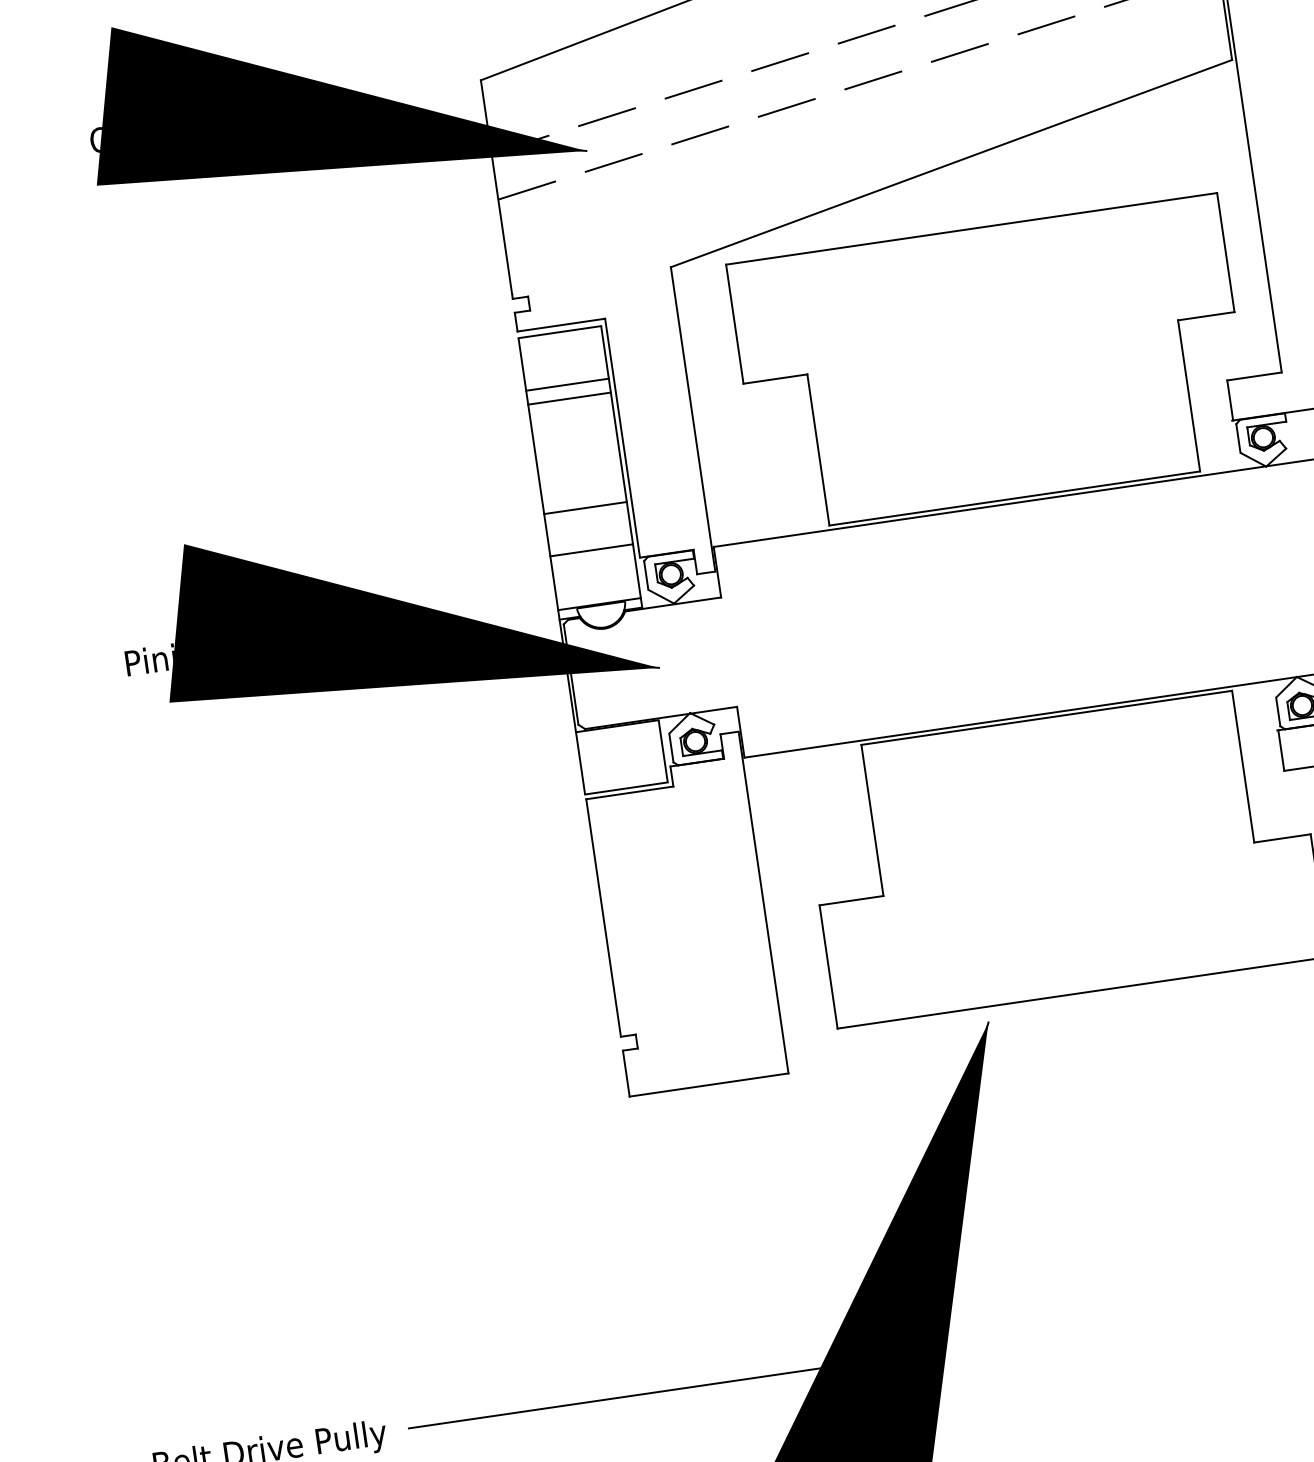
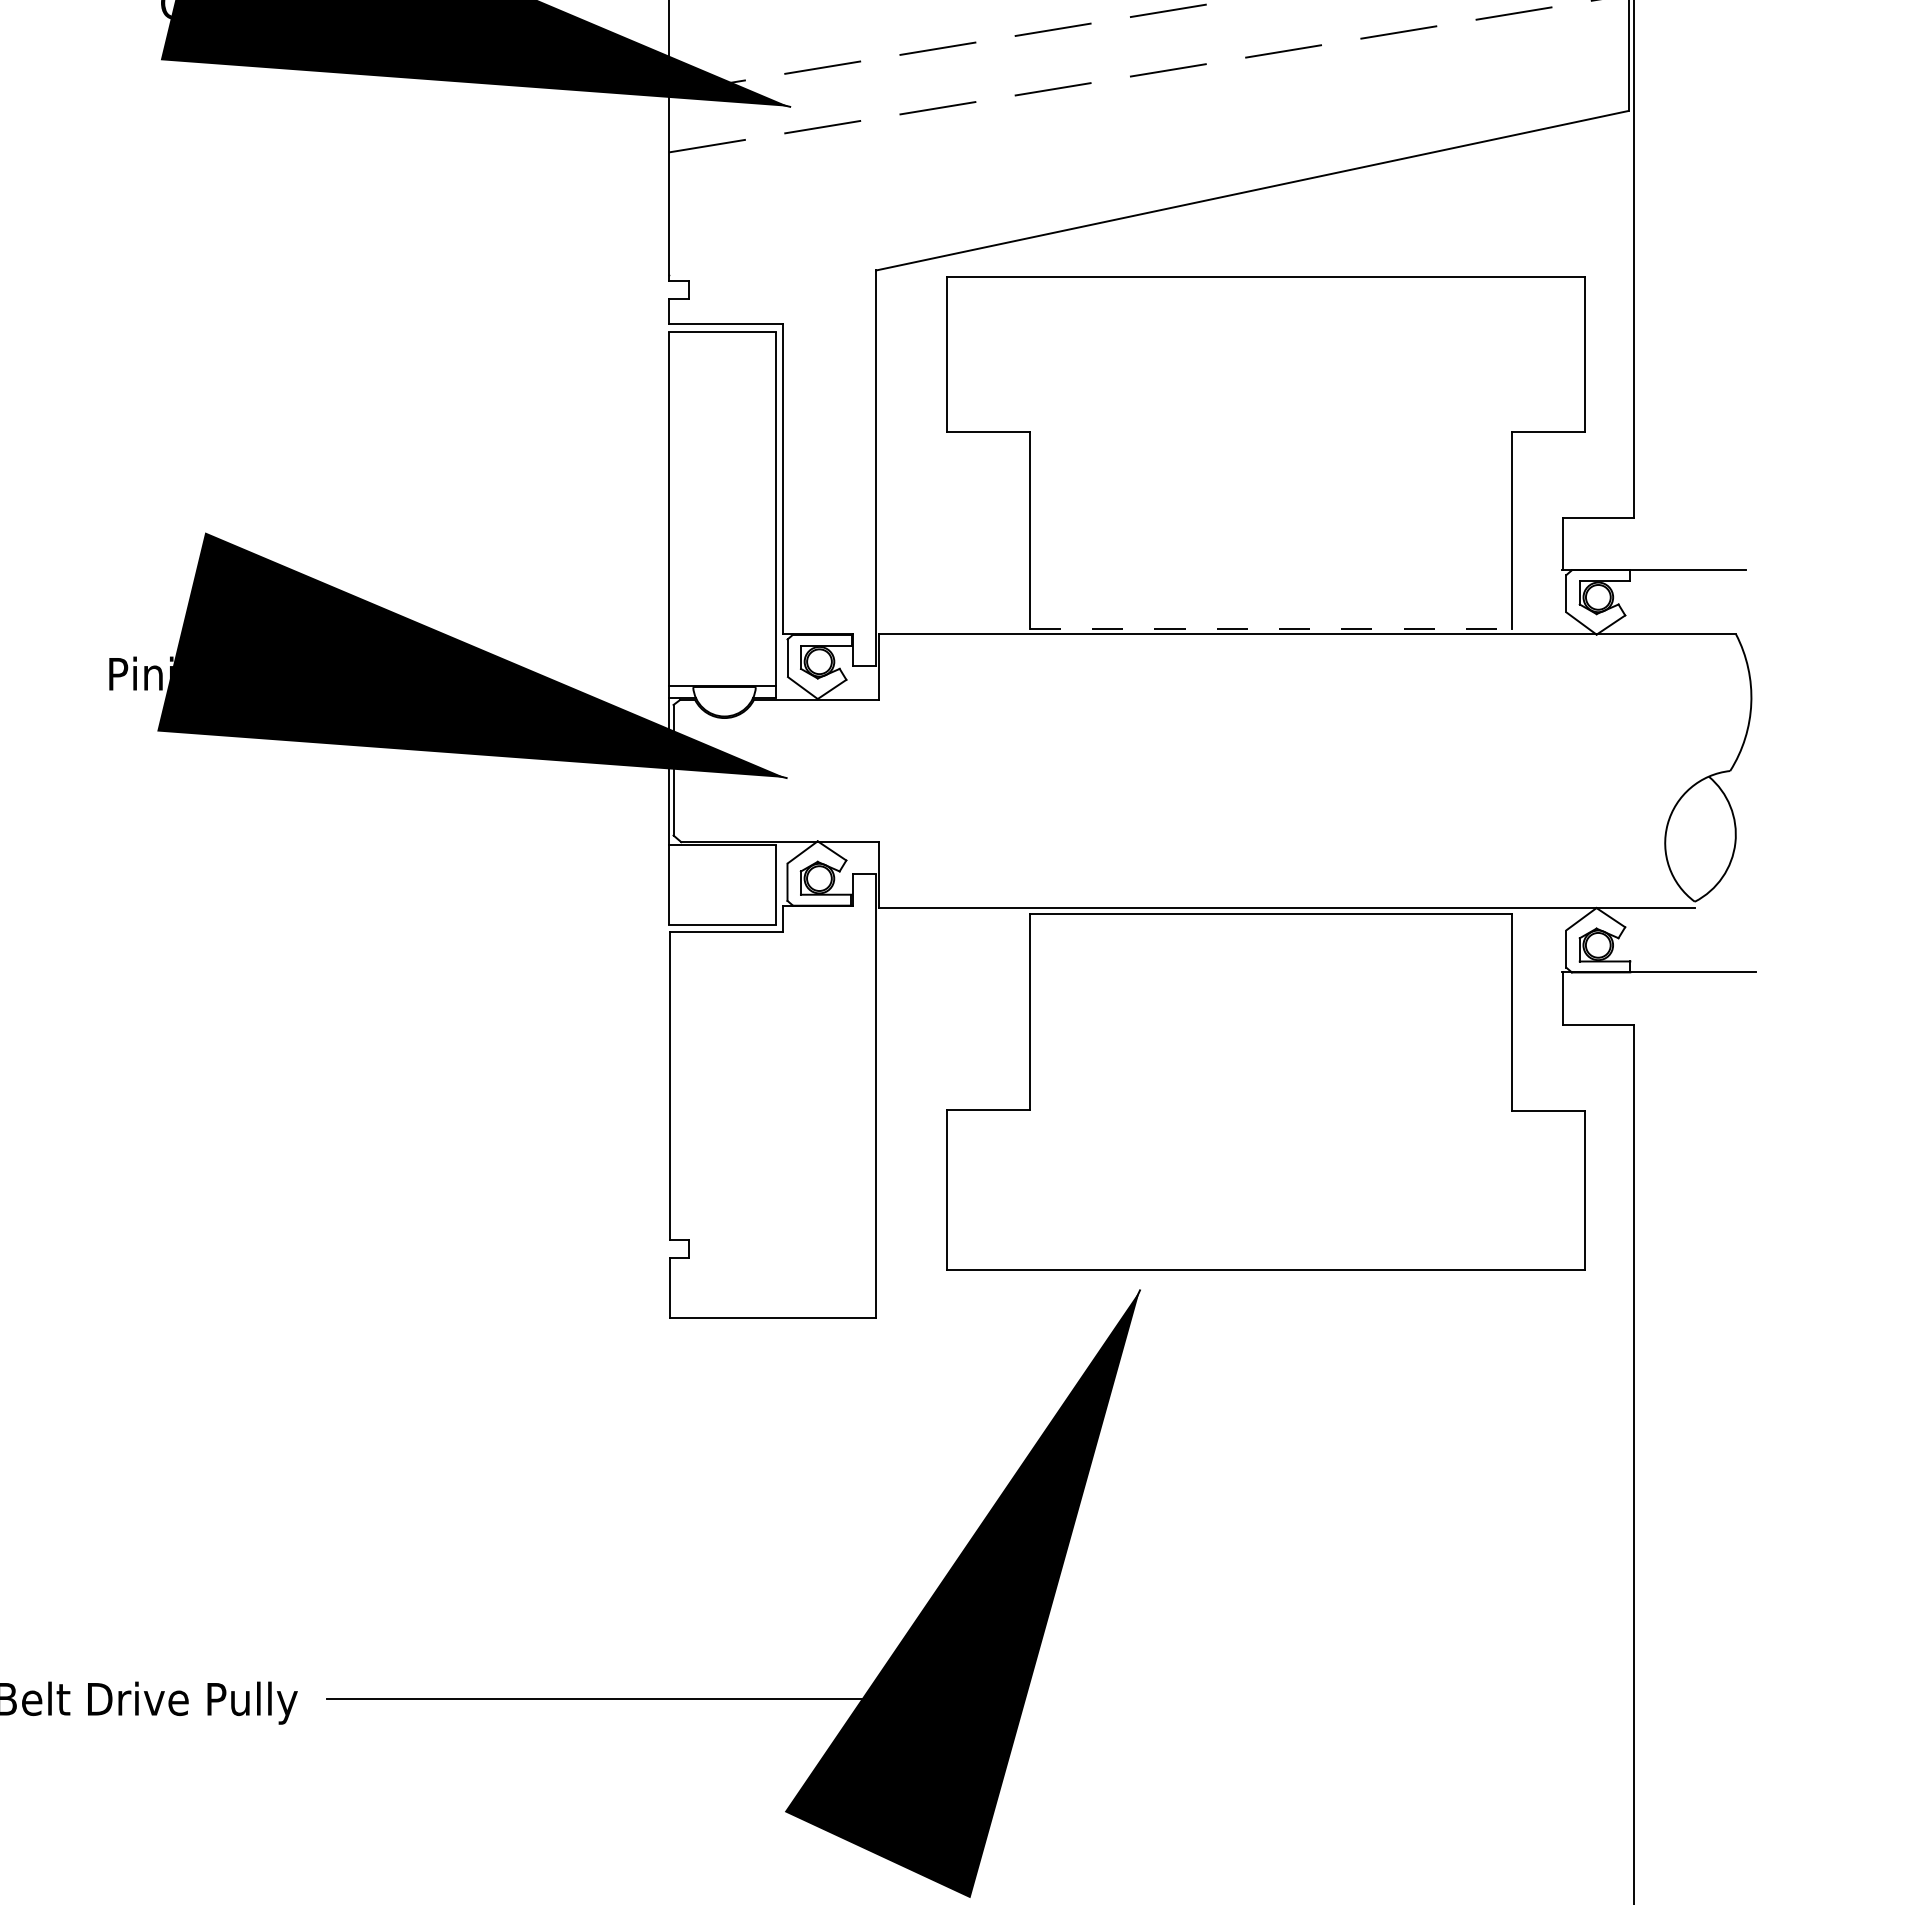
line: (567, 384) -> (722, 400), removed
line: (569, 398) -> (722, 418), removed
line: (1014, 498) -> (1270, 628), solid -> dashed
line: (585, 508) -> (722, 561), removed
line: (591, 550) -> (722, 615), removed

